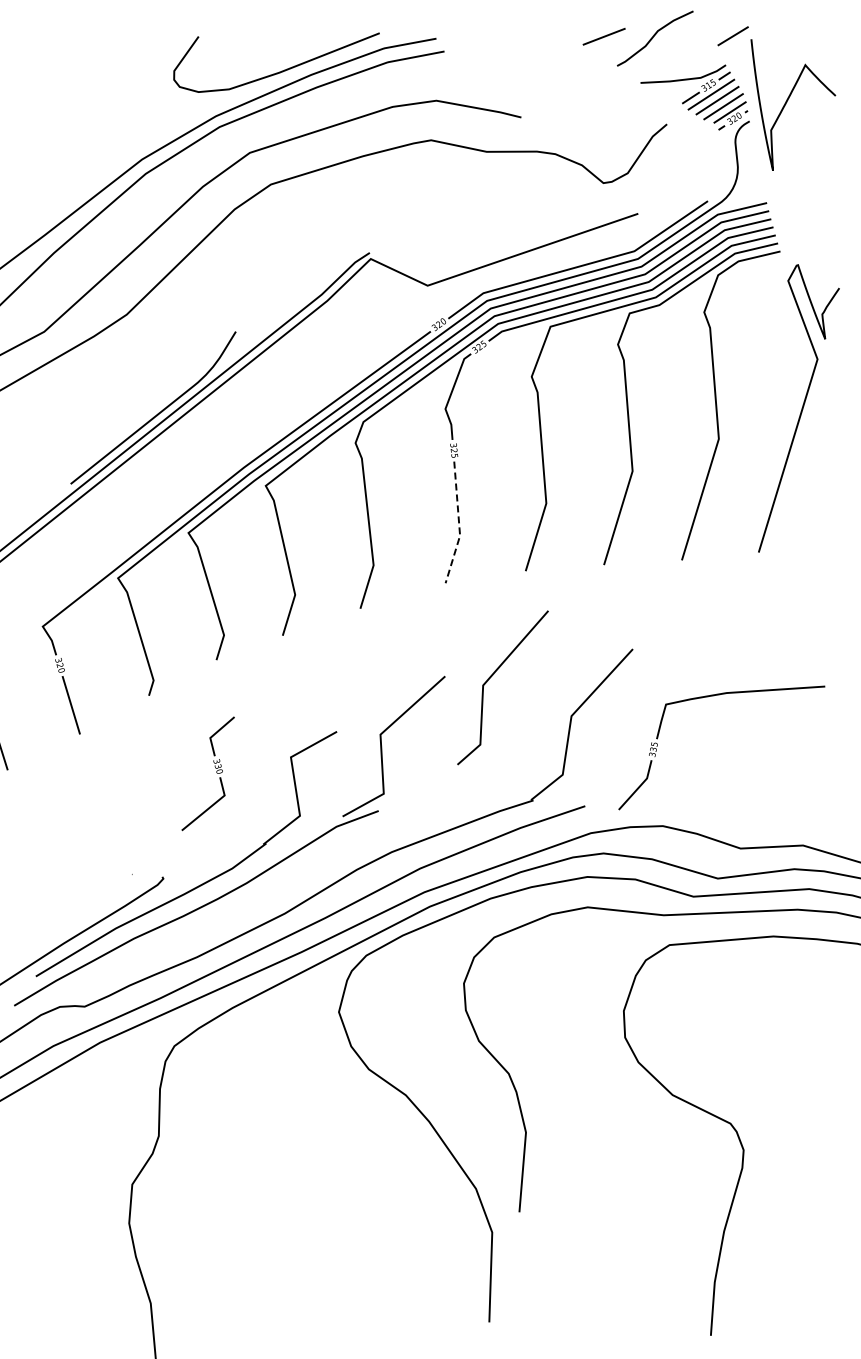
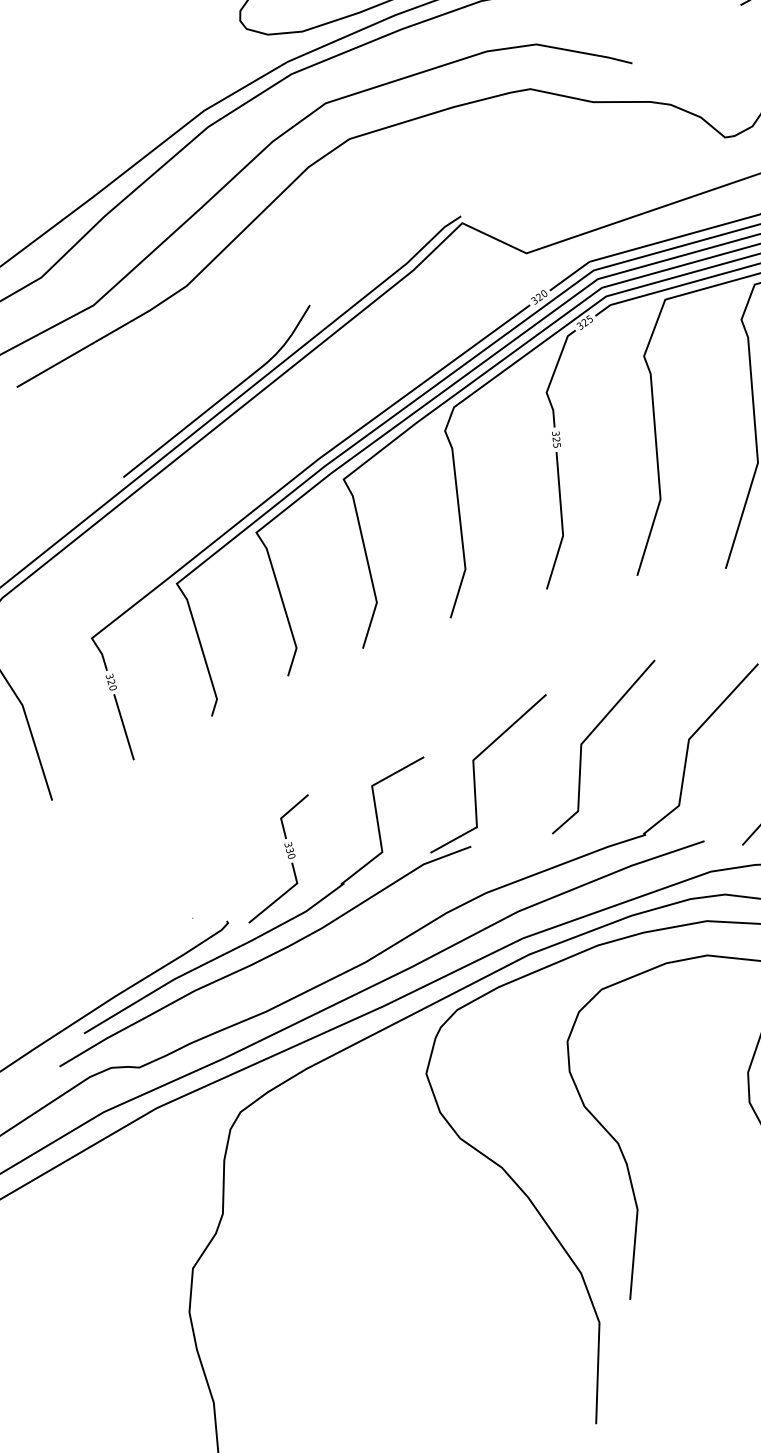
line: (459, 523) -> (562, 521), dashed -> solid
line: (492, 676) -> (591, 734), moved
part: (216, 772) -> (288, 857), moved

